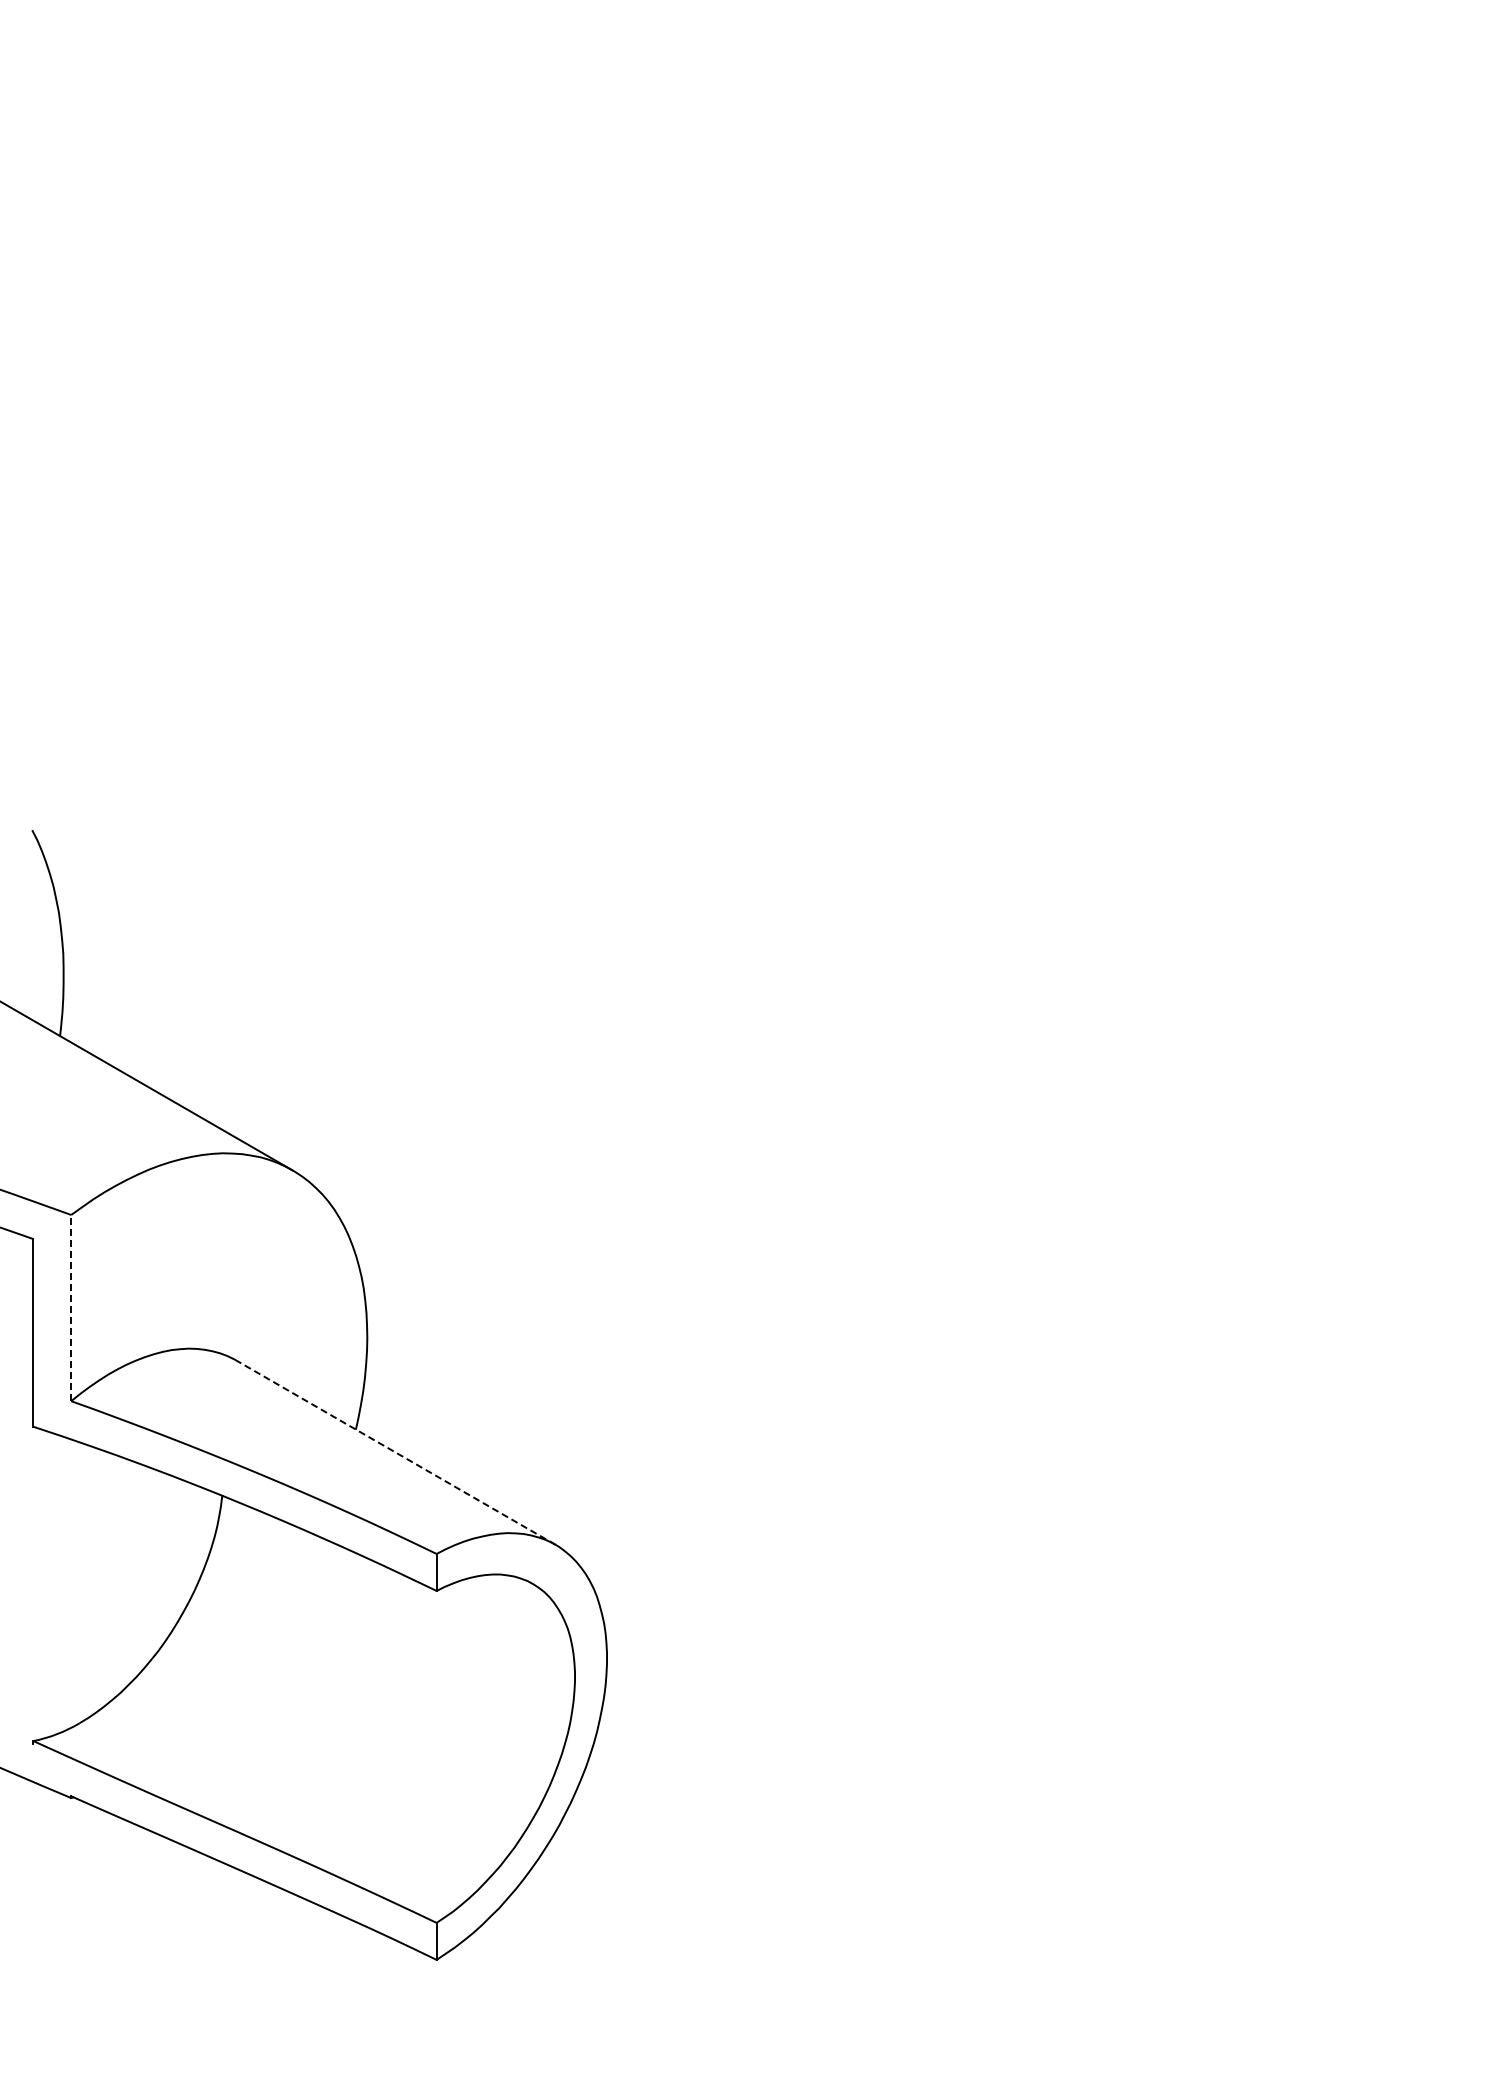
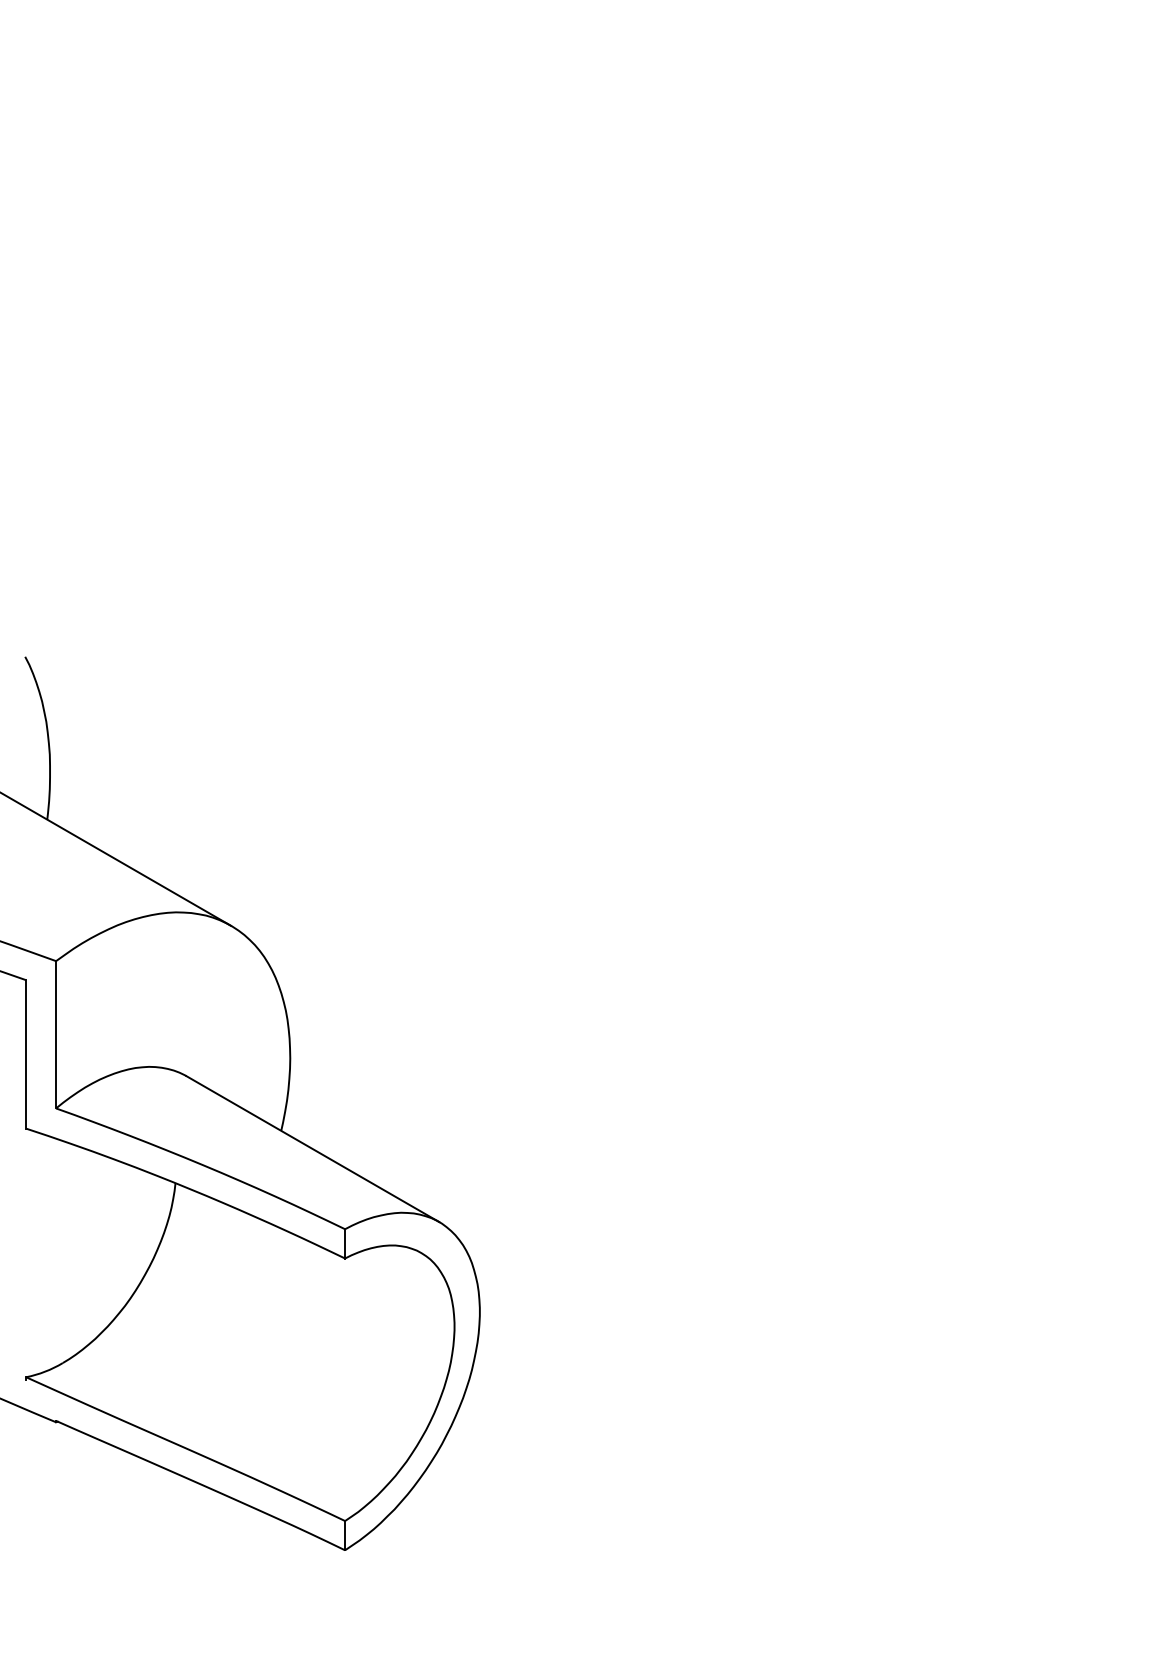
line: (71, 1307) -> (56, 1034), dashed -> solid
line: (395, 1452) -> (312, 1149), dashed -> solid

